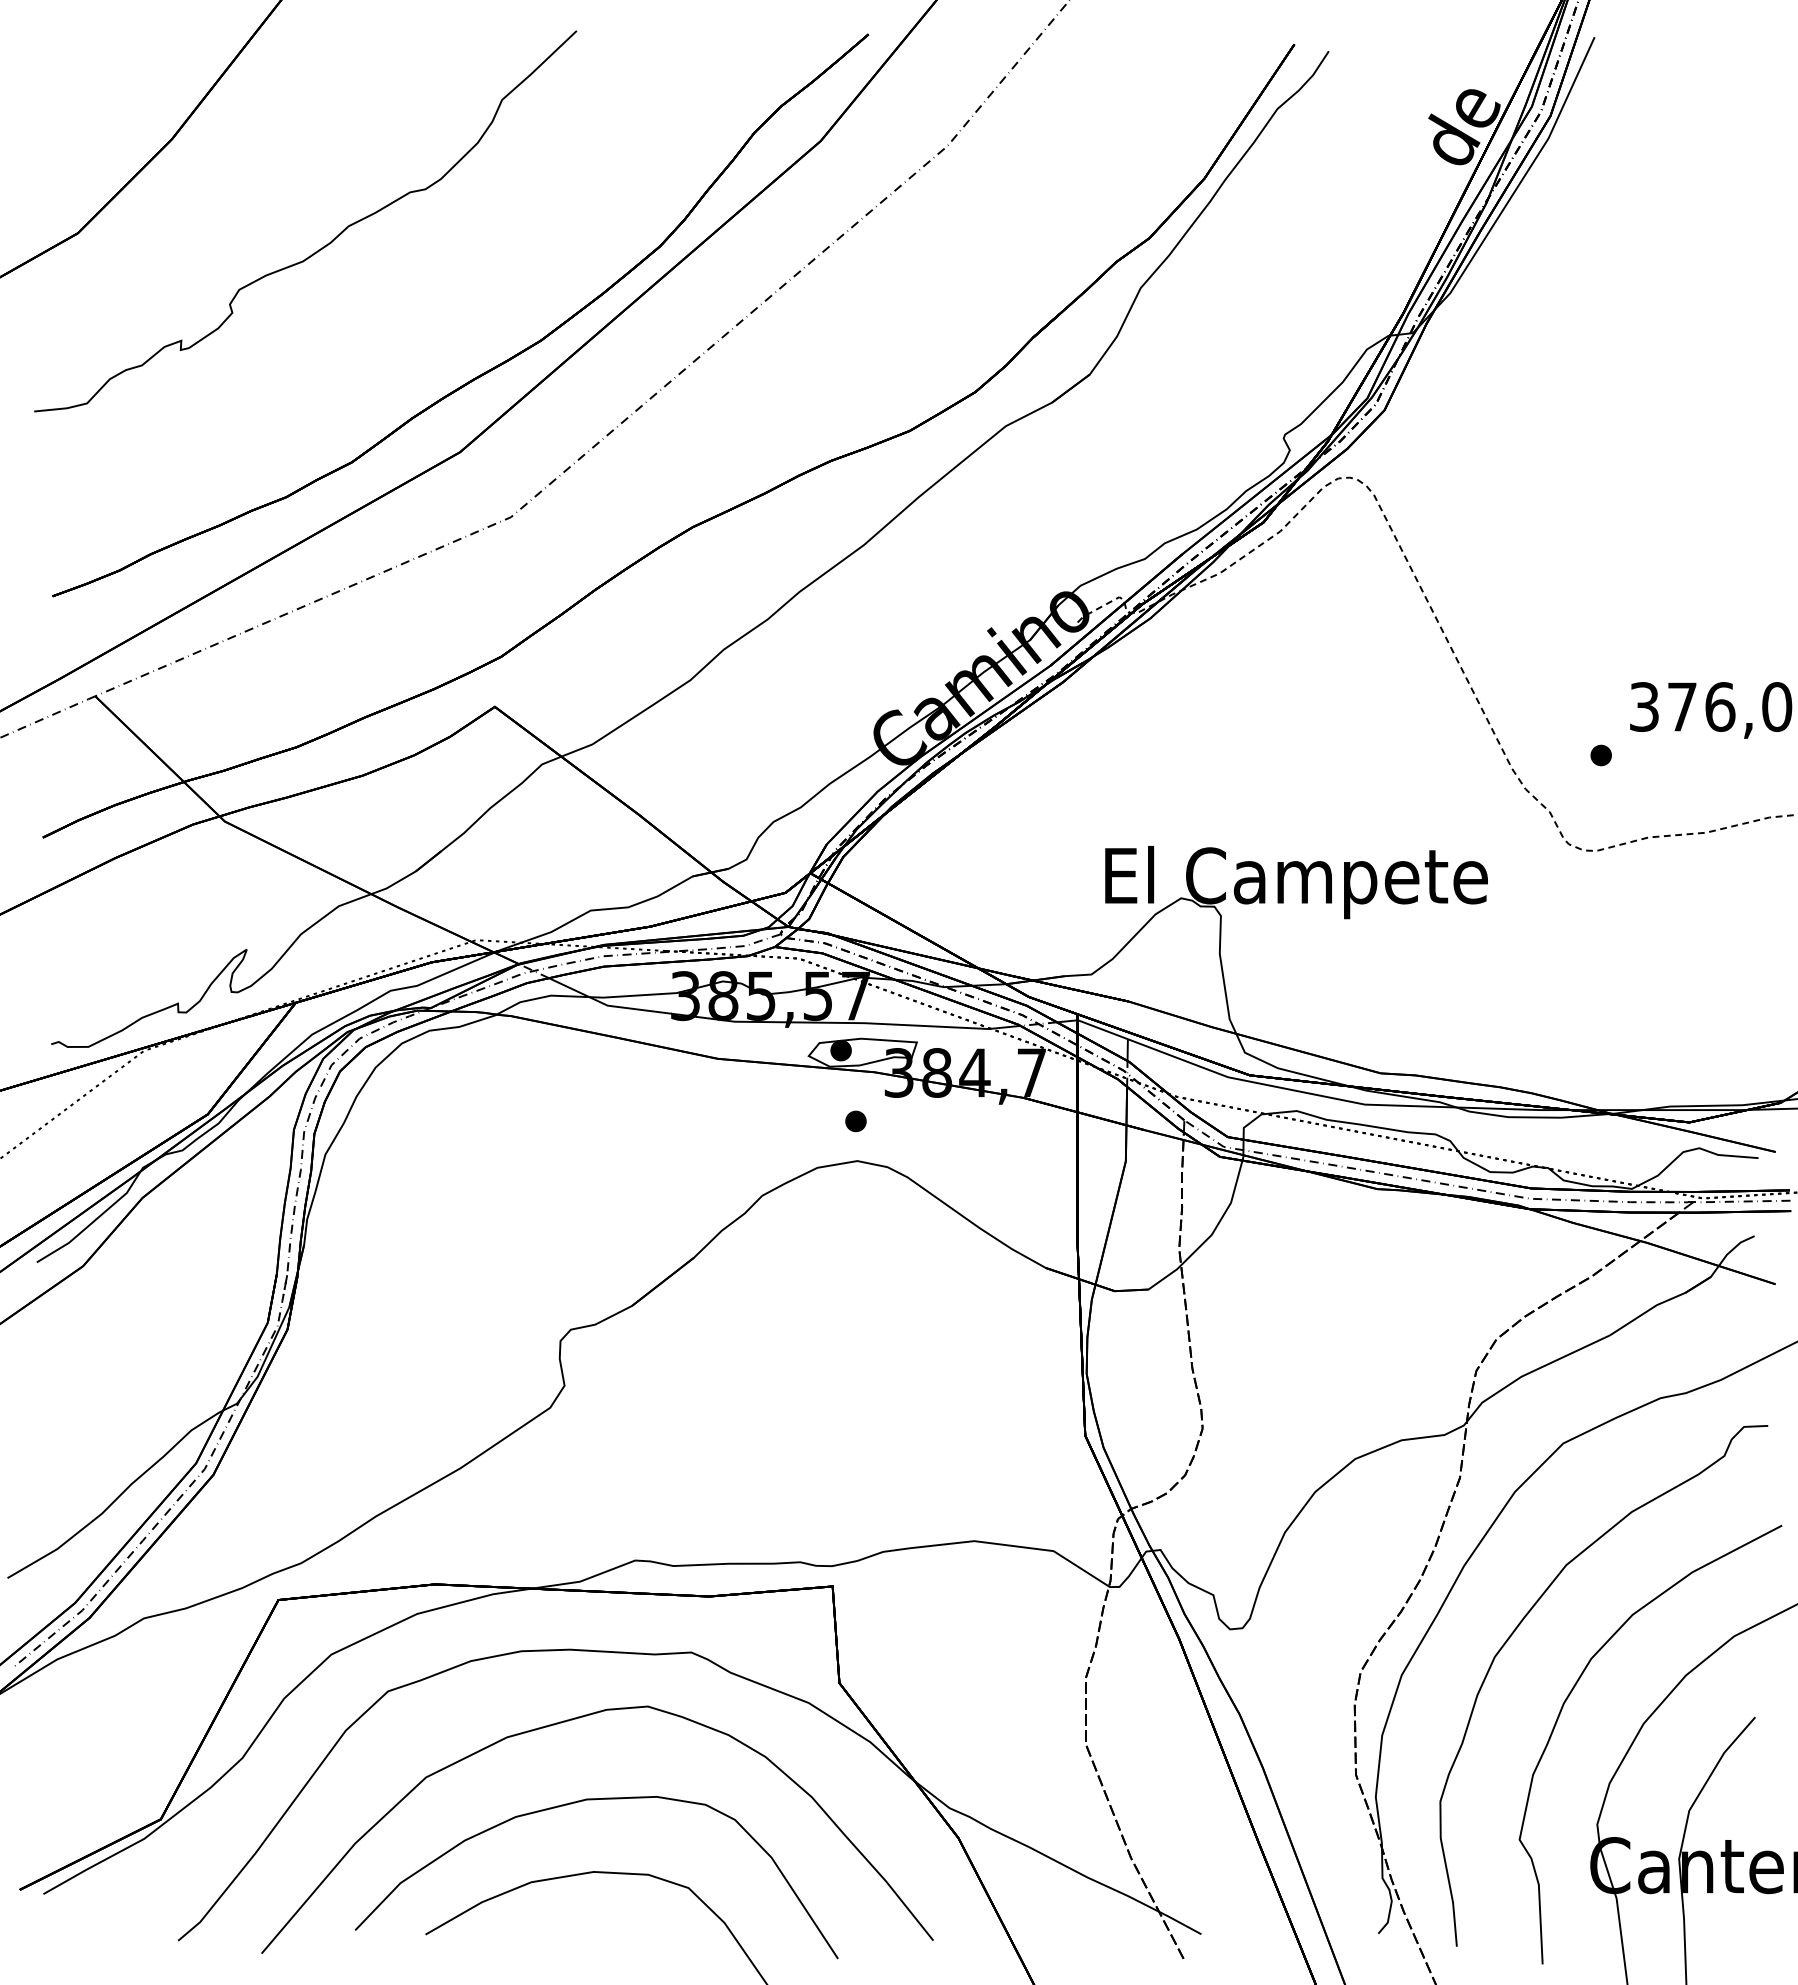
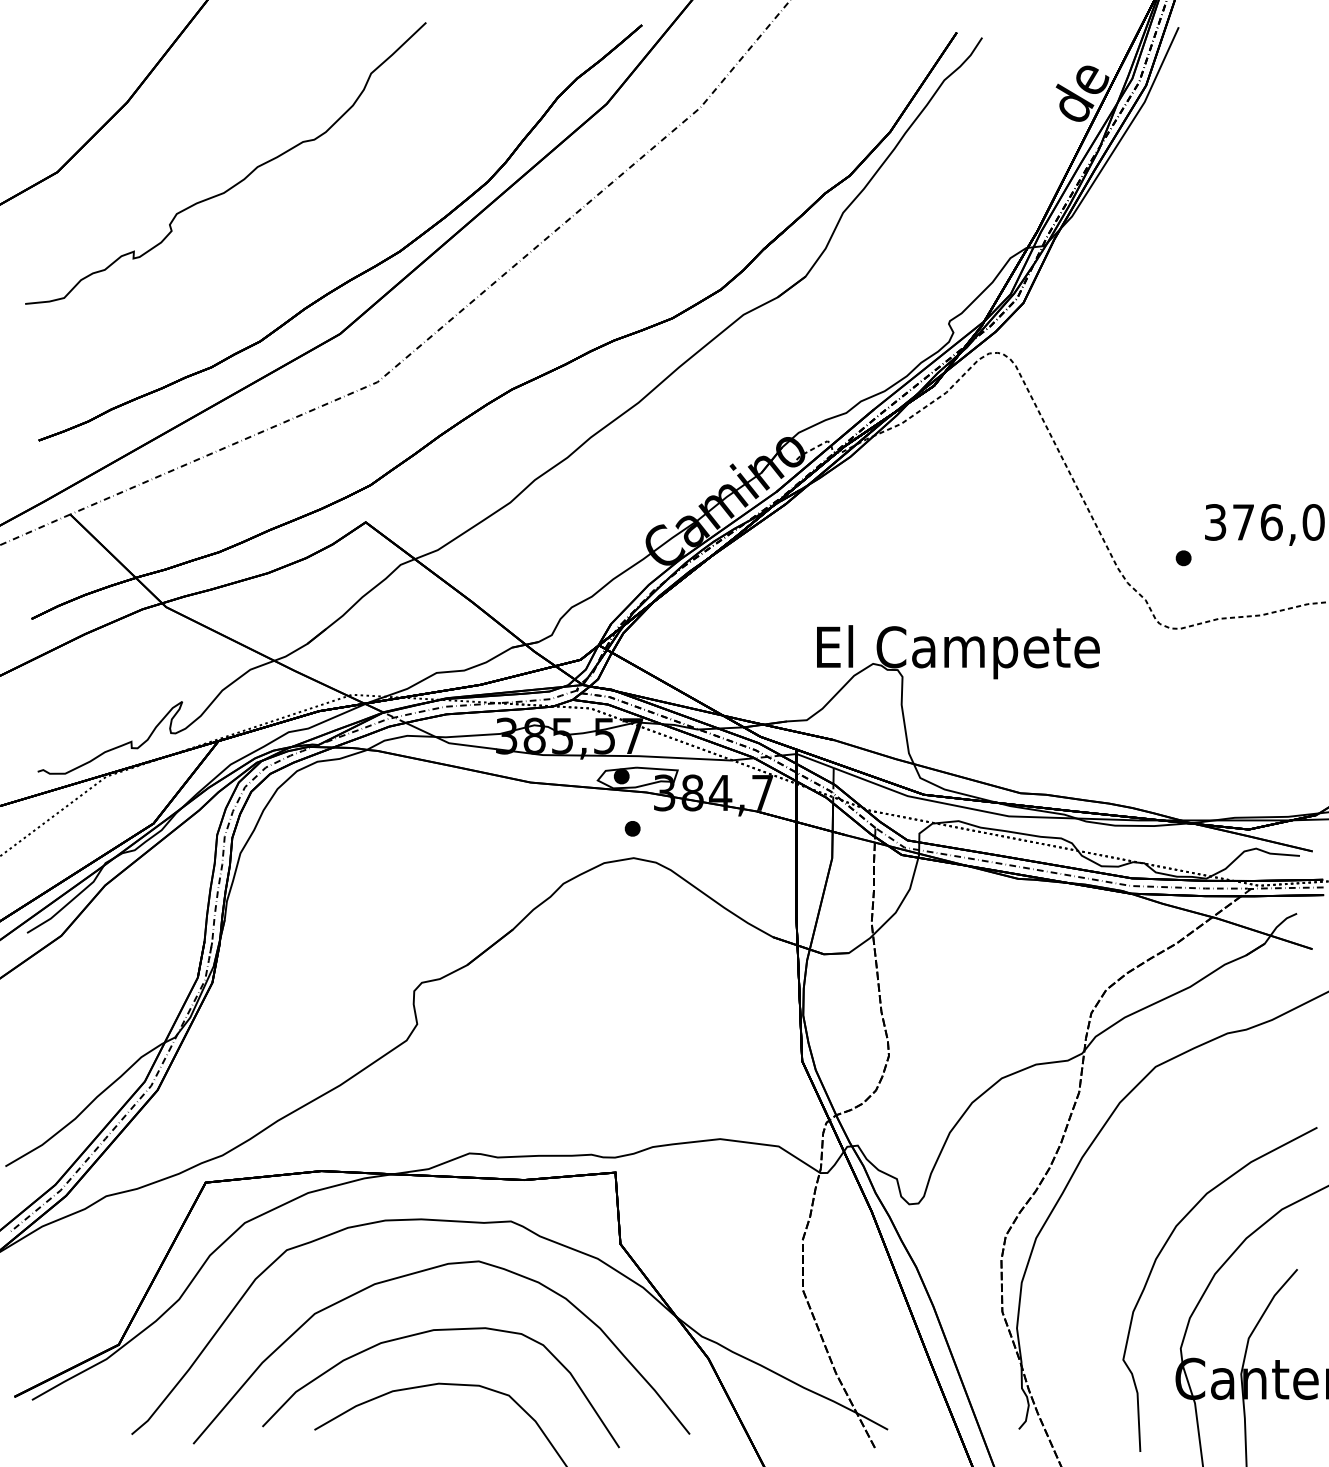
curve: (1521, 1623) -> (1124, 1199), removed

